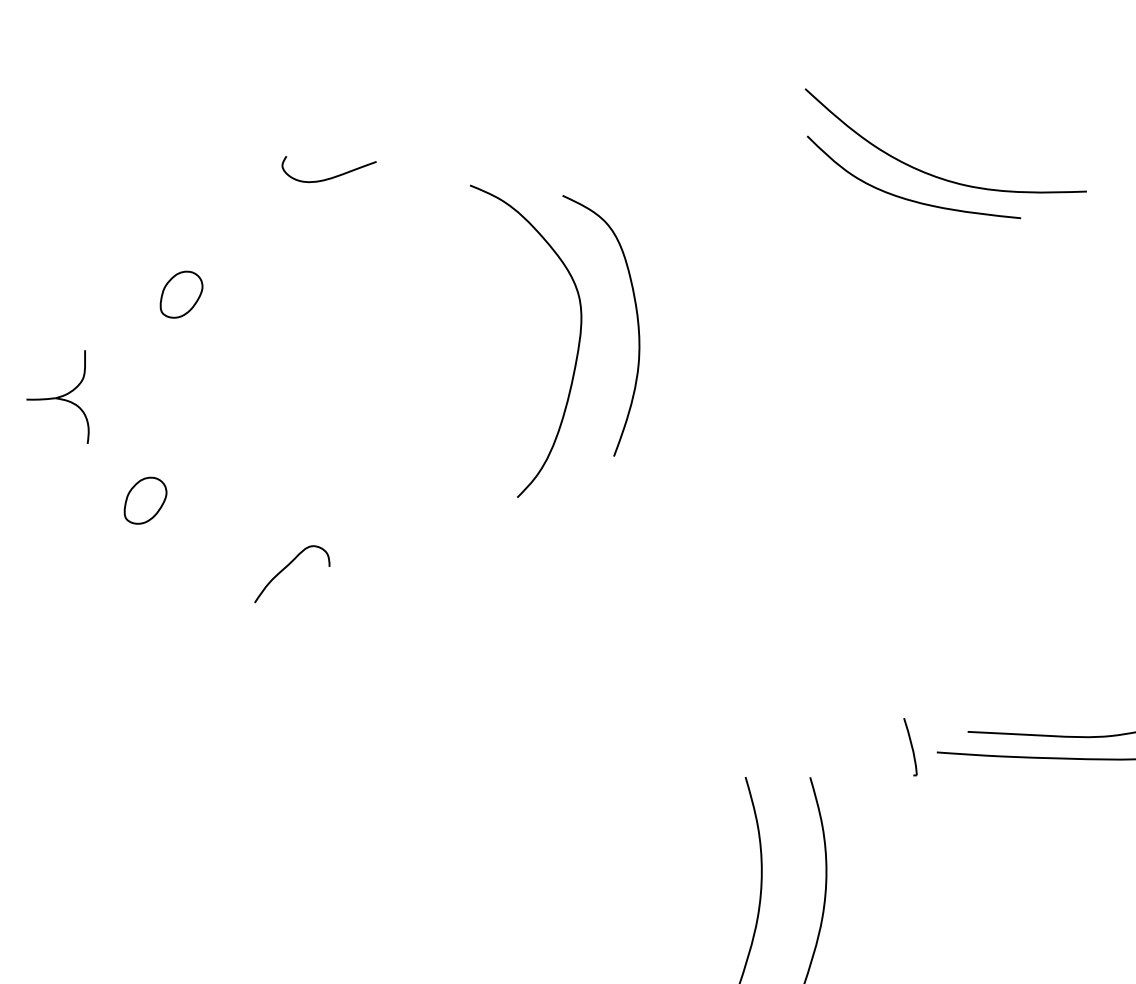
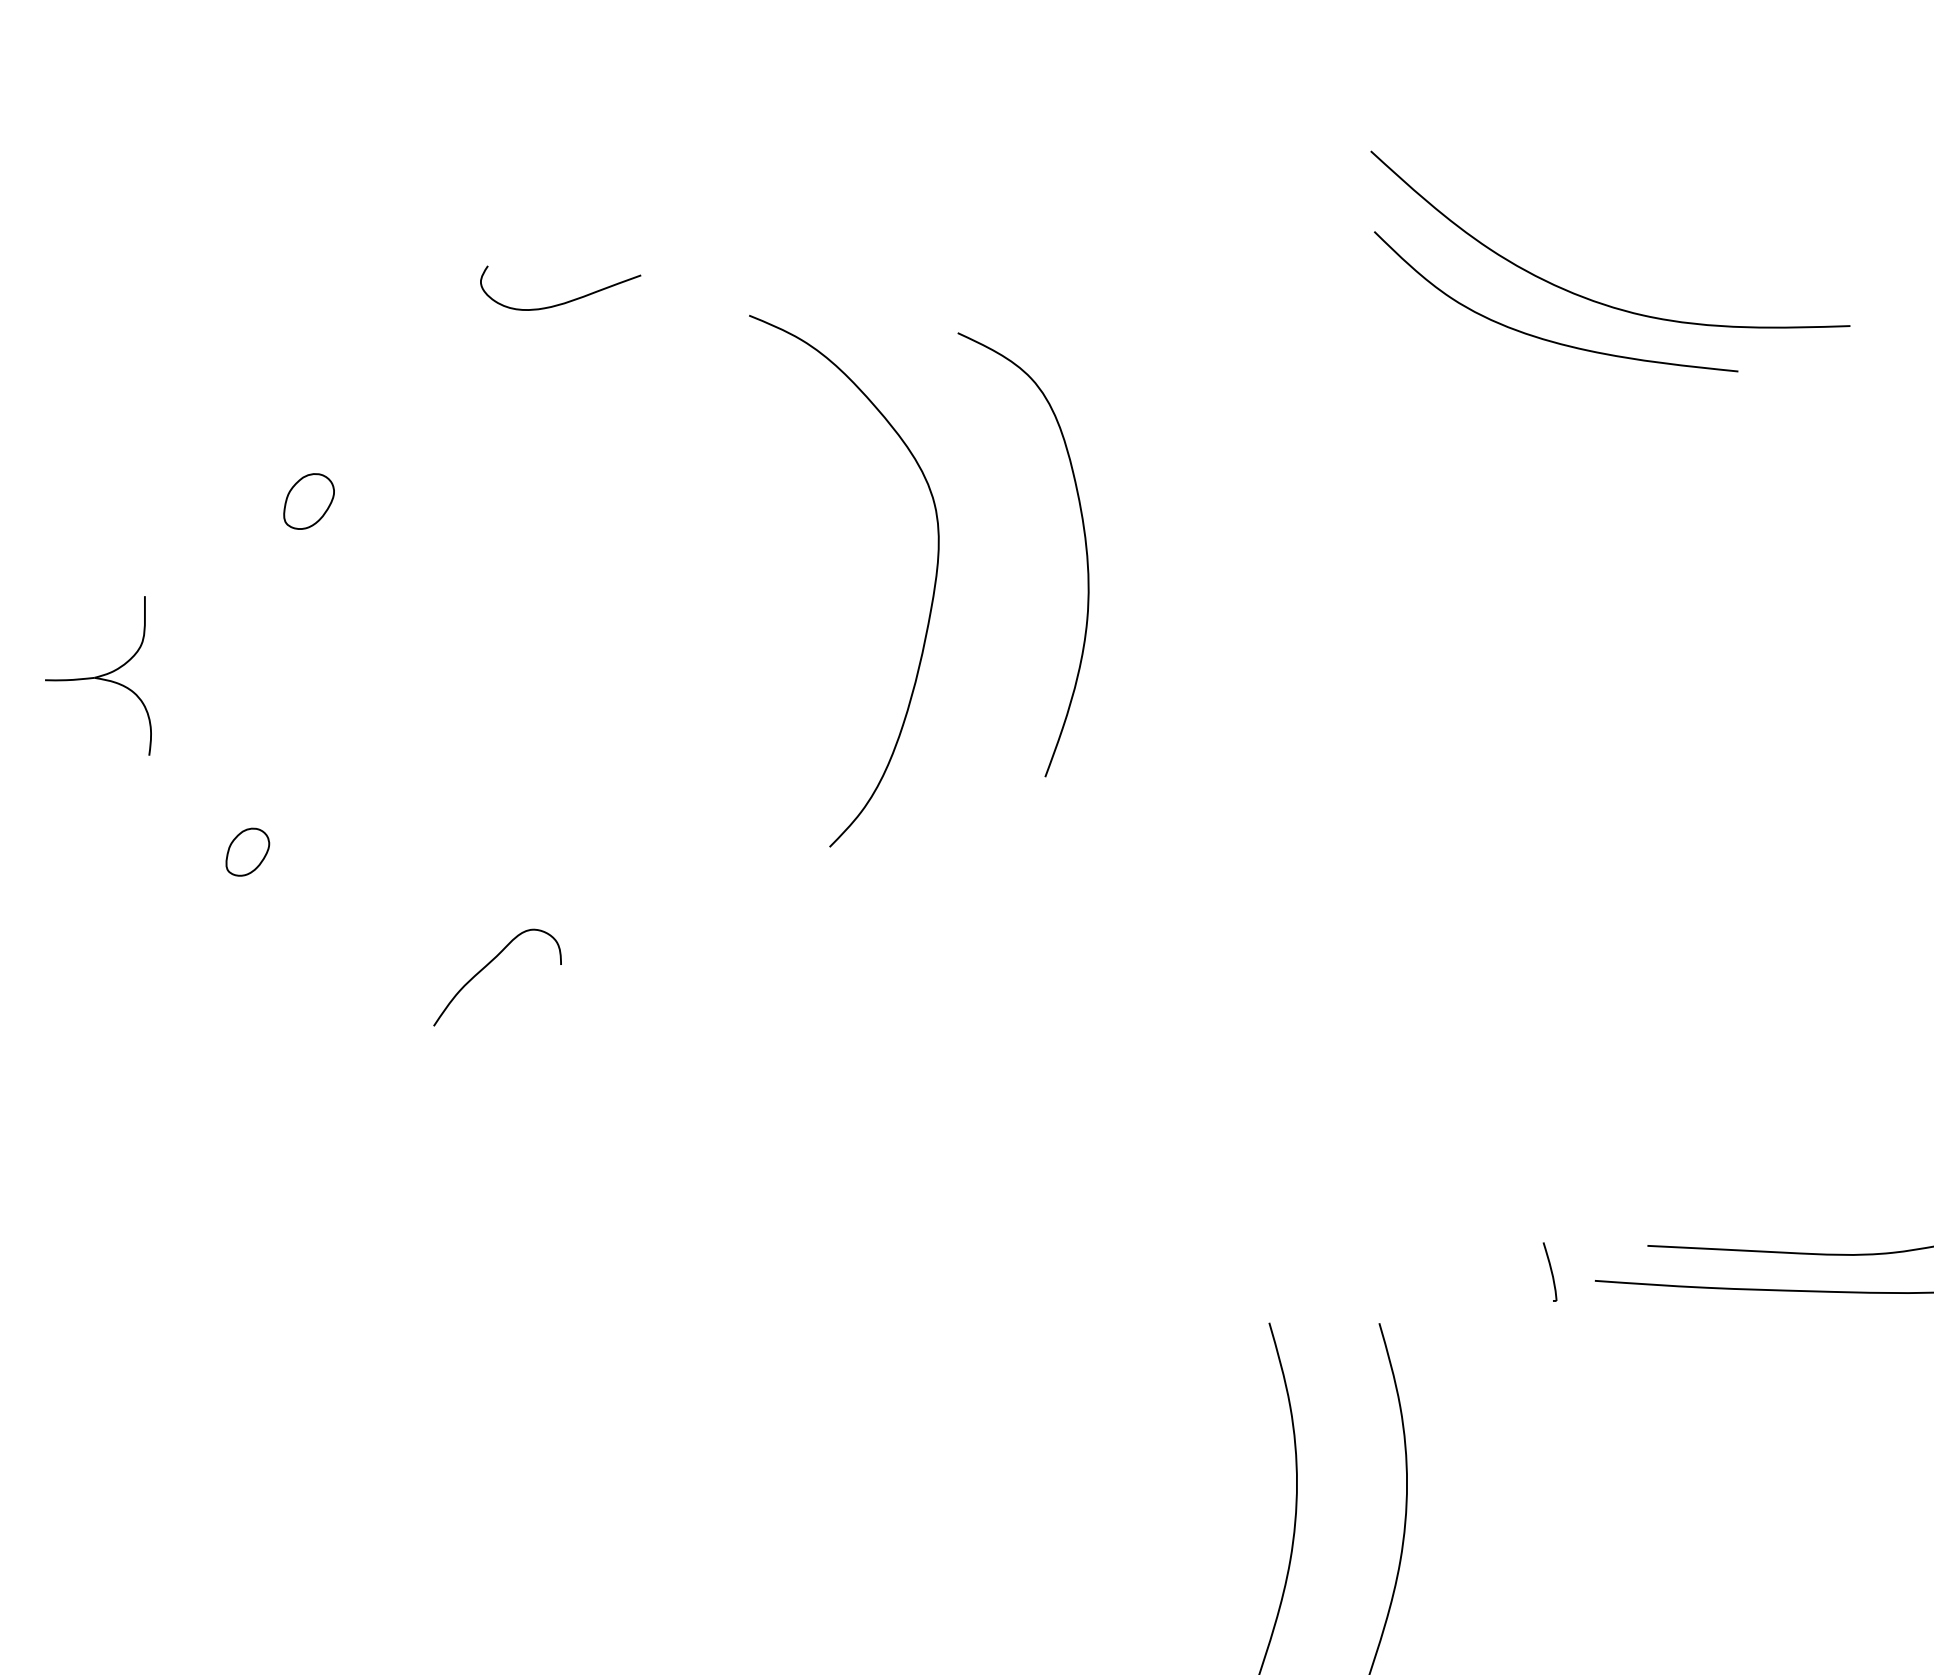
part: (181, 294) -> (309, 501), size x0.7
curve: (577, 347) -> (932, 591), moved
part: (145, 500) -> (247, 851), size x0.6
part: (910, 747) -> (1550, 1272), size x0.6

